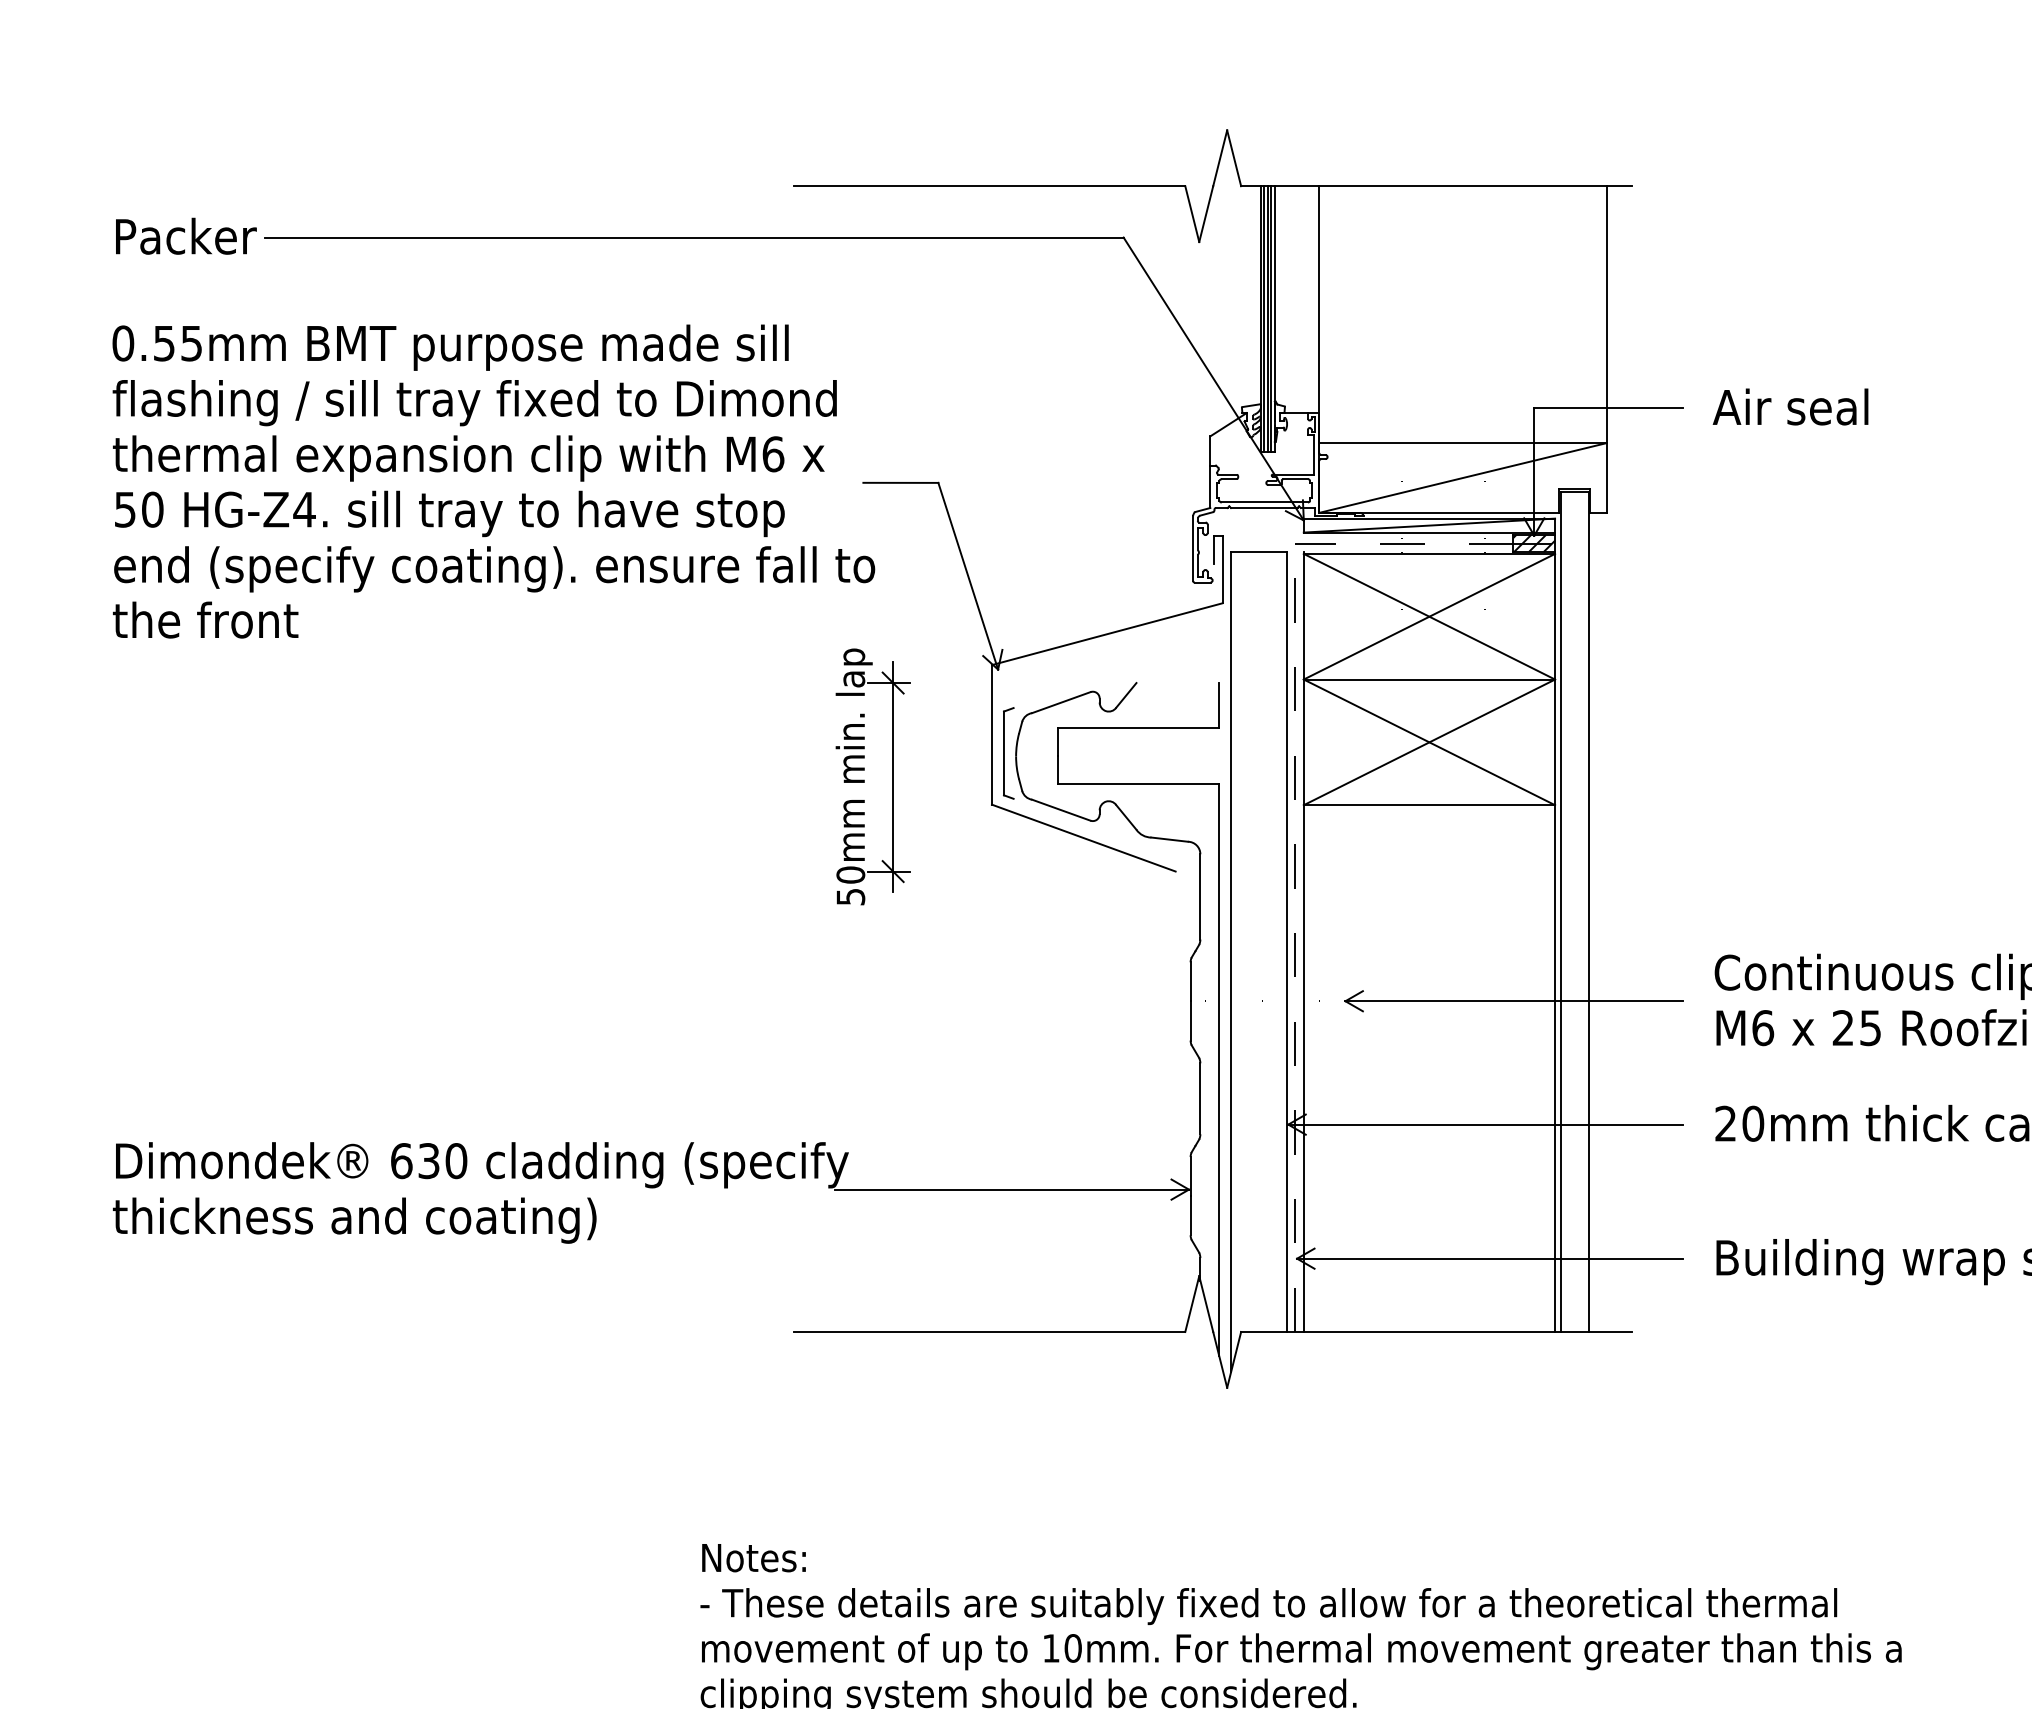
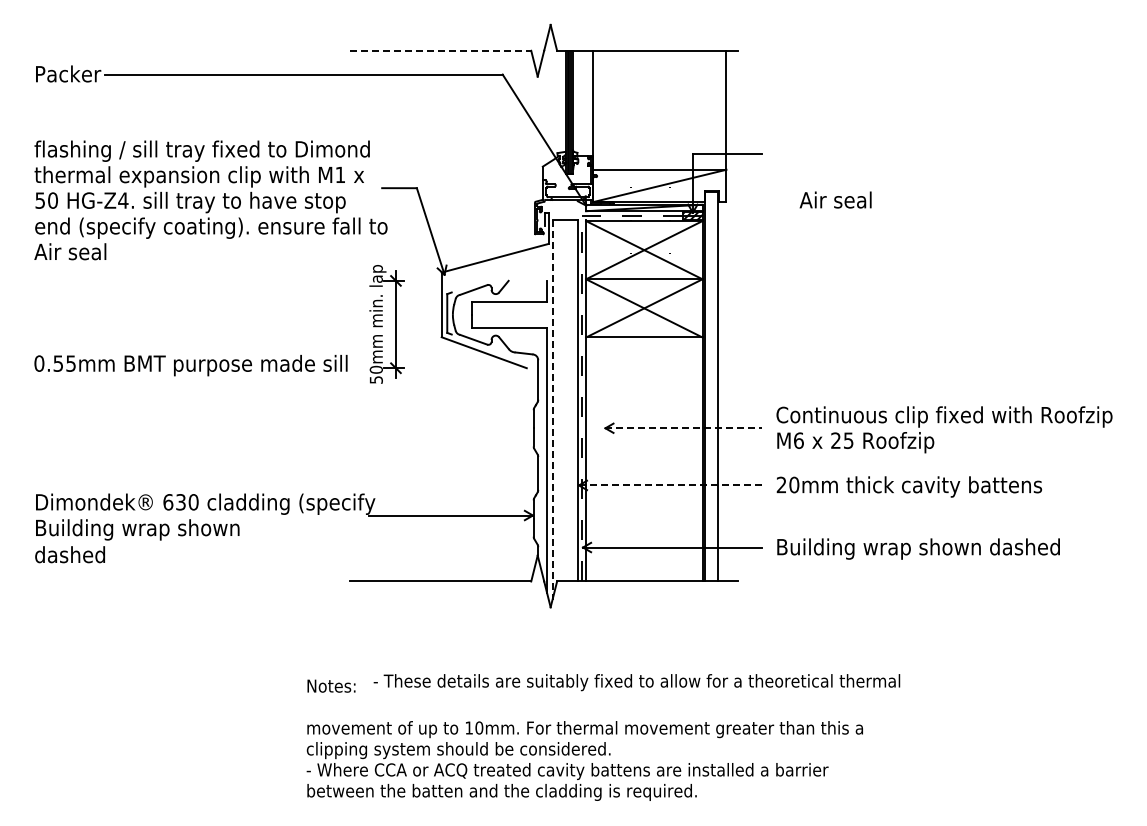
line: (989, 185) -> (440, 50), solid -> dashed
text: (449, 347) -> (190, 365), moved
text: (1790, 405) -> (835, 199), moved
text: (773, 453) -> (340, 174), M6 -> M1
text: (205, 619) -> (77, 251), the front -> Air seal
line: (1231, 962) -> (552, 410), solid -> dashed
line: (1516, 1001) -> (684, 428), solid -> dashed
line: (1485, 1124) -> (670, 485), solid -> dashed
text: (354, 1245) -> (146, 541), thickness and coating) -> Building wrap shown dashed
text: (1267, 1606) -> (636, 682), moved

